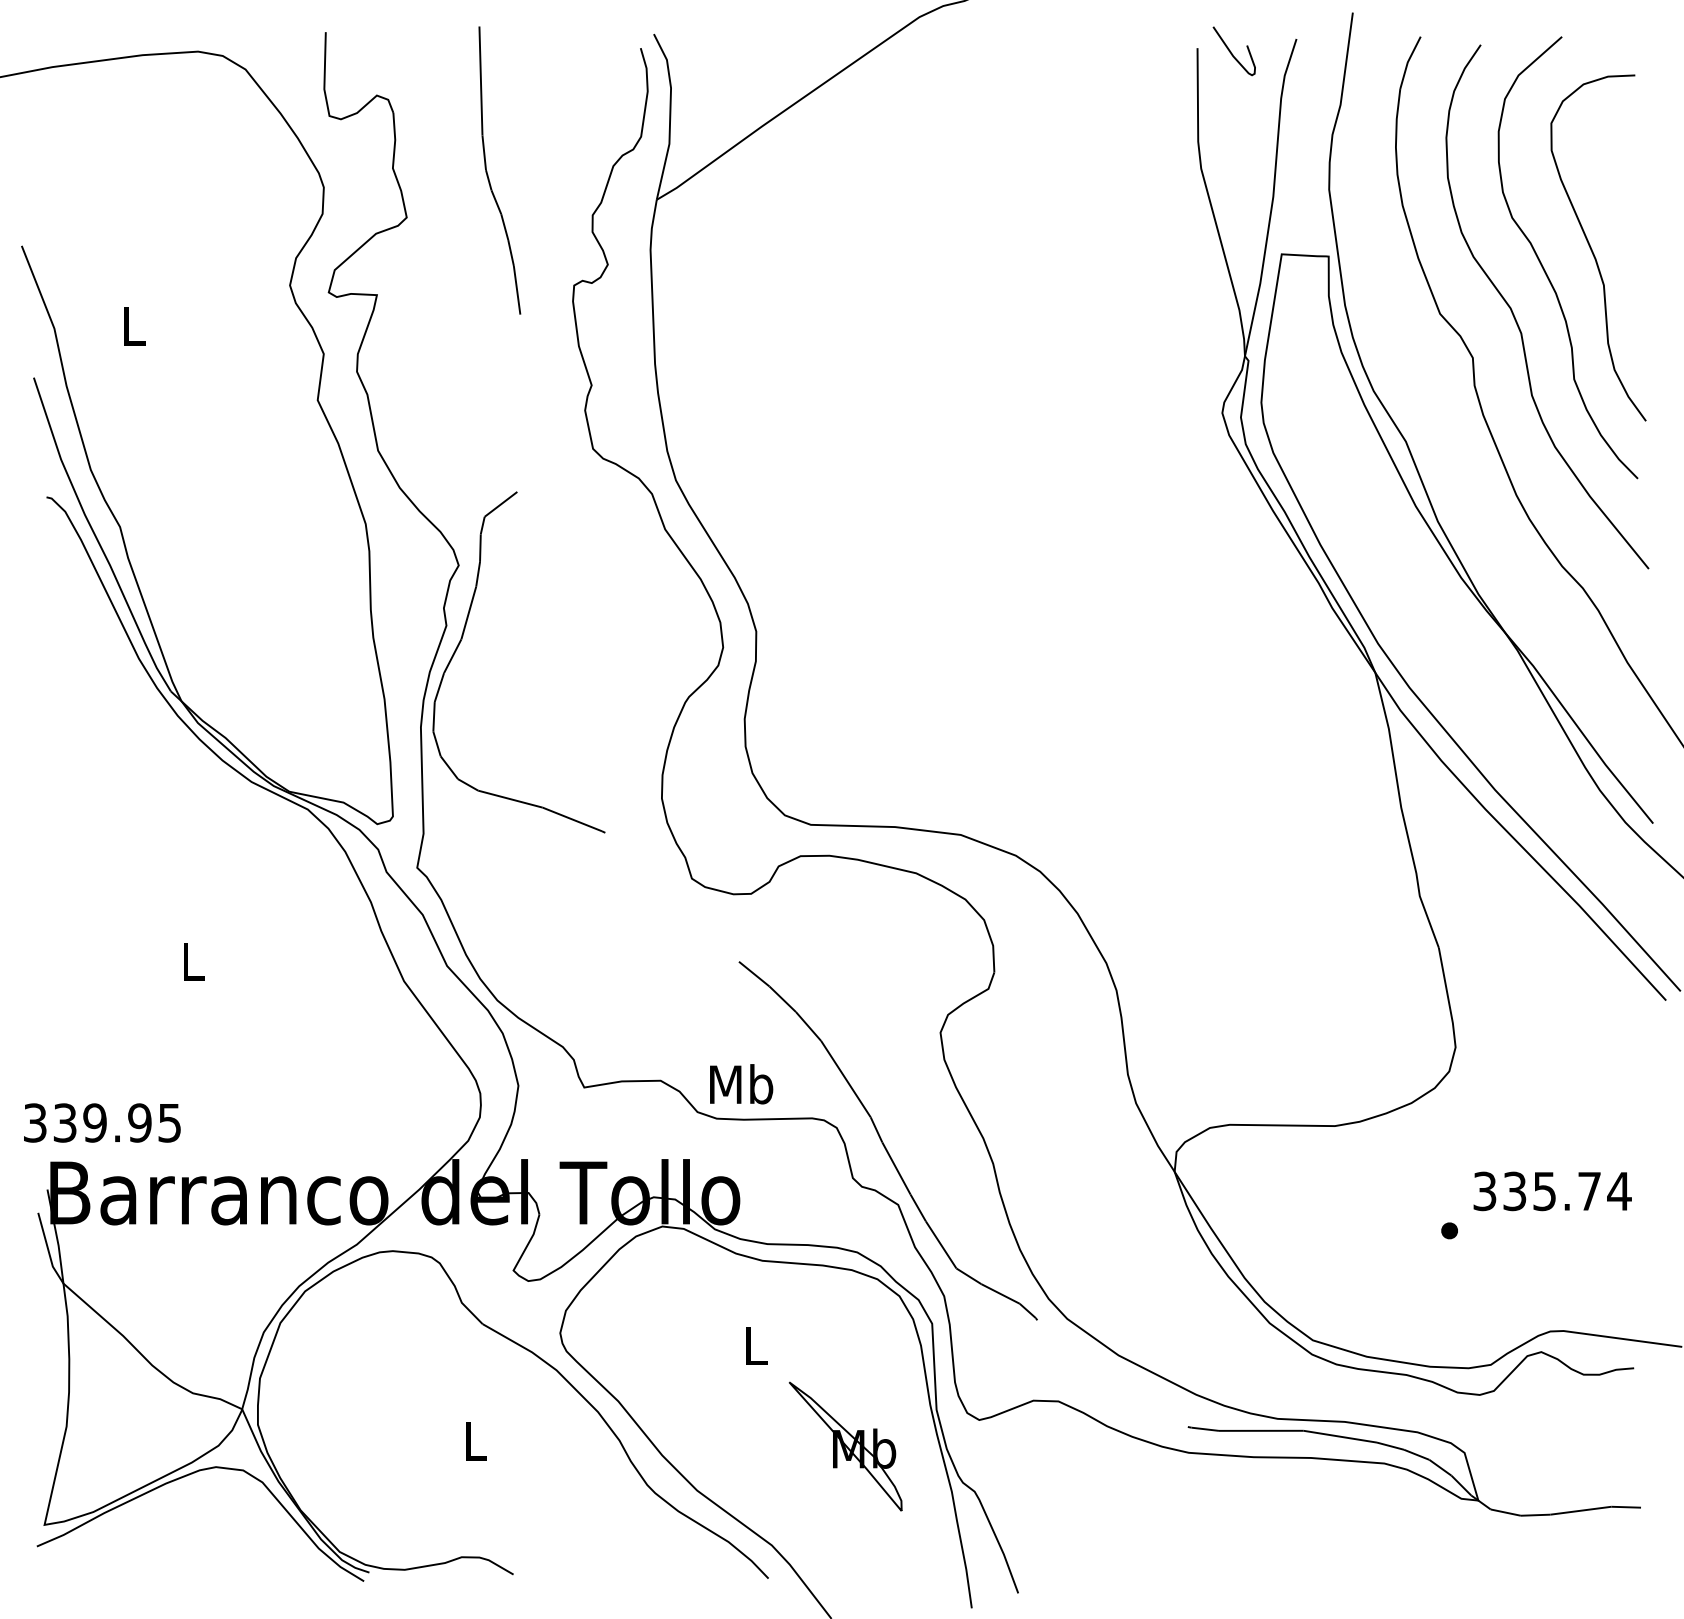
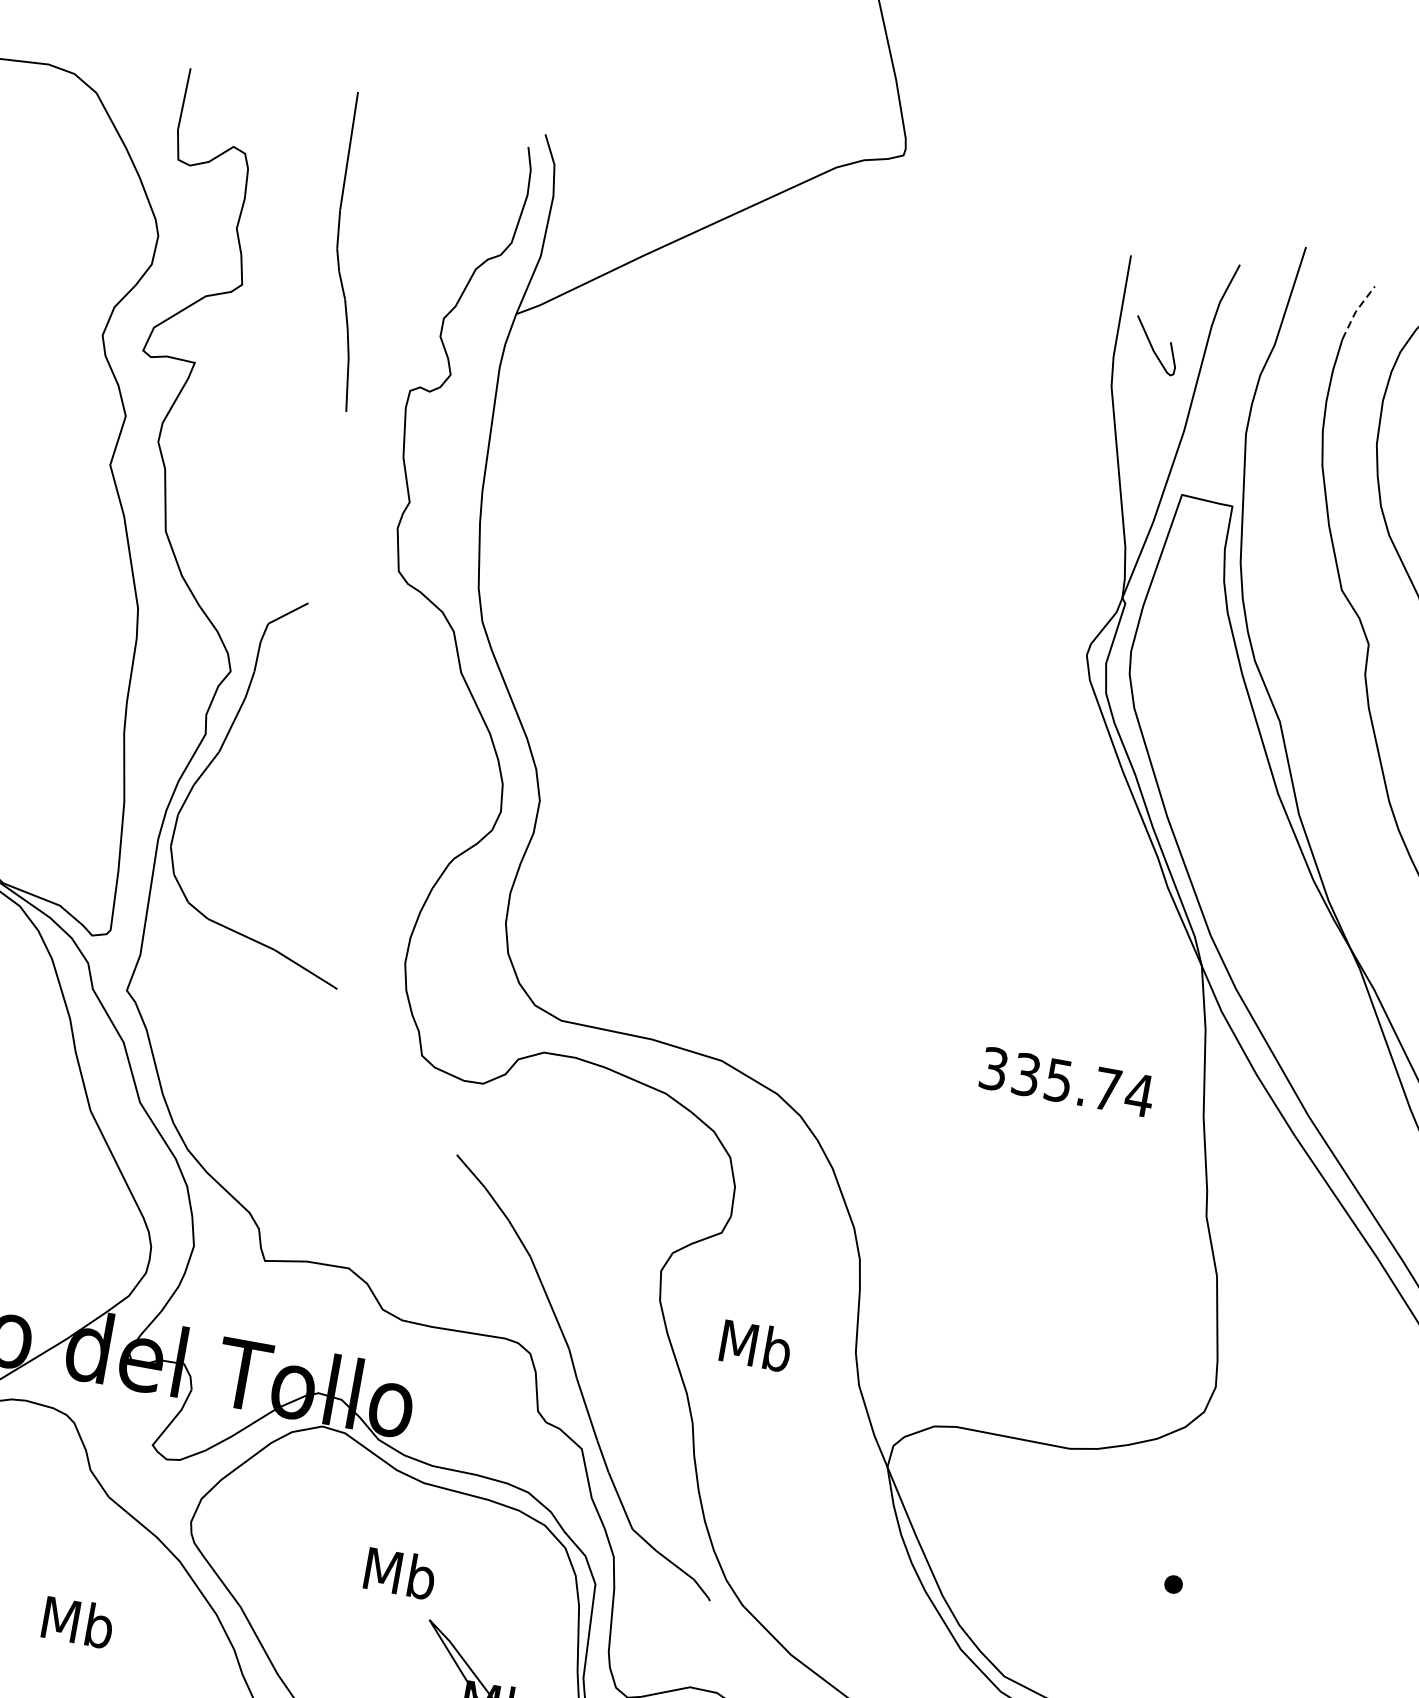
curve: (1231, 51) -> (1152, 345), moved
line: (1407, 62) -> (1355, 311), solid -> dashed
text: (741, 1084) -> (756, 1345), moved
text: (1552, 1191) -> (1067, 1082), moved
text: (755, 1345) -> (399, 1573), L -> Mb
text: (475, 1440) -> (78, 1621), L -> Mb

